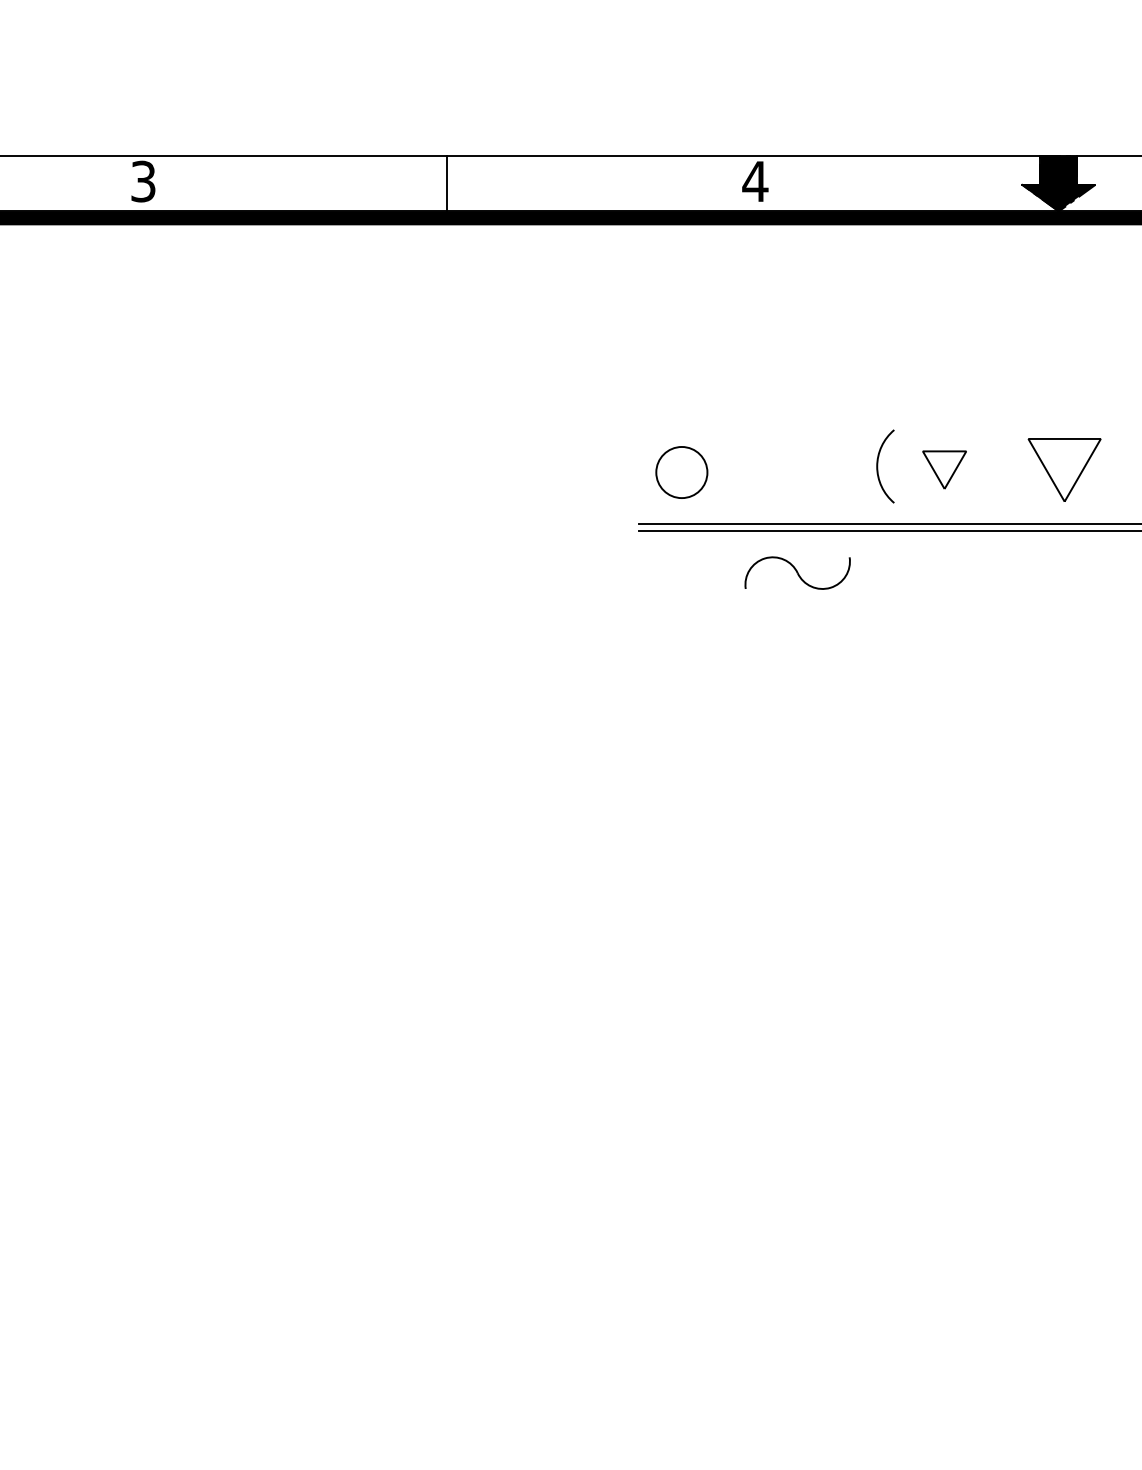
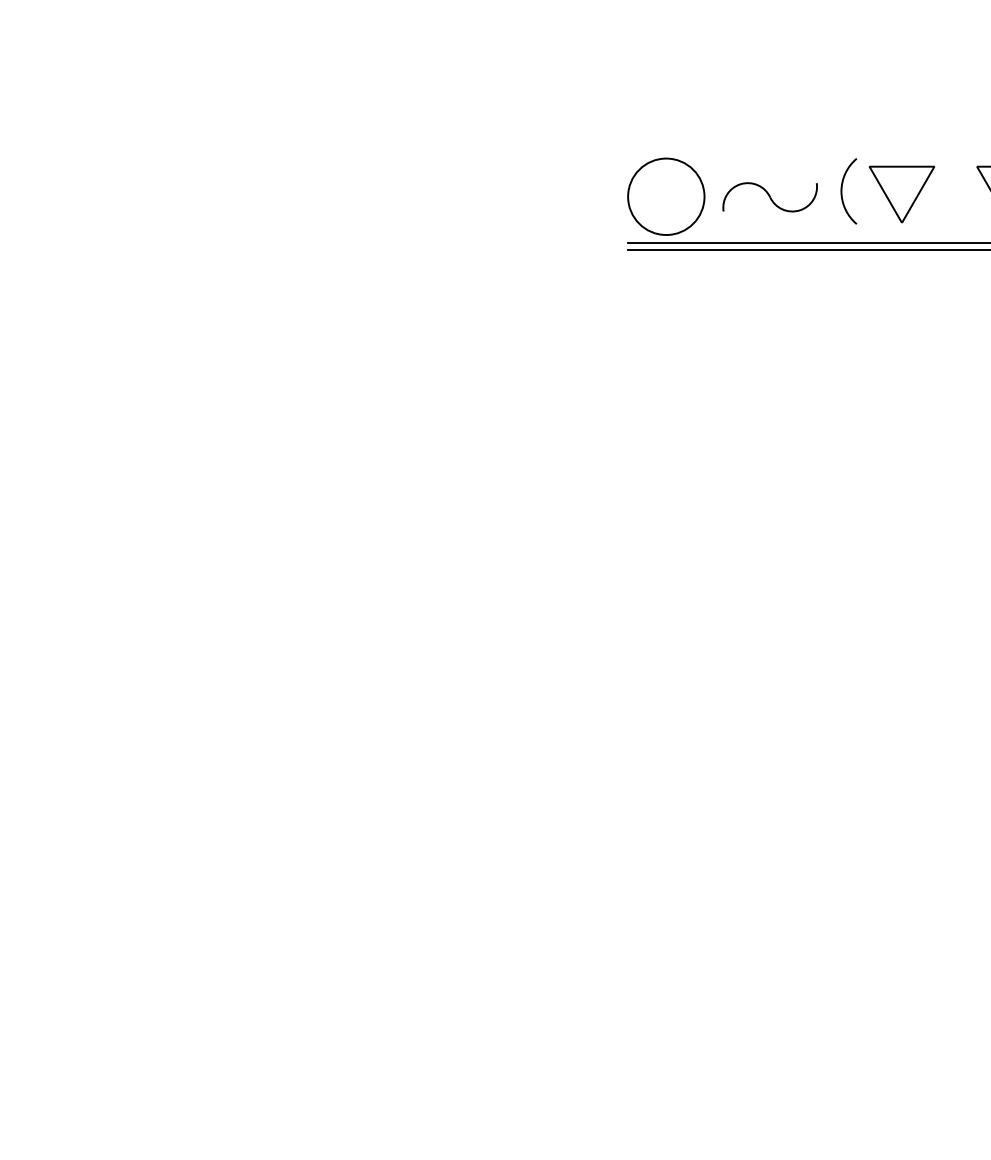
part: (944, 469) -> (901, 194), size x1.67
circle: (681, 472) -> (665, 196), size x1.67
part: (797, 572) -> (769, 196), moved

